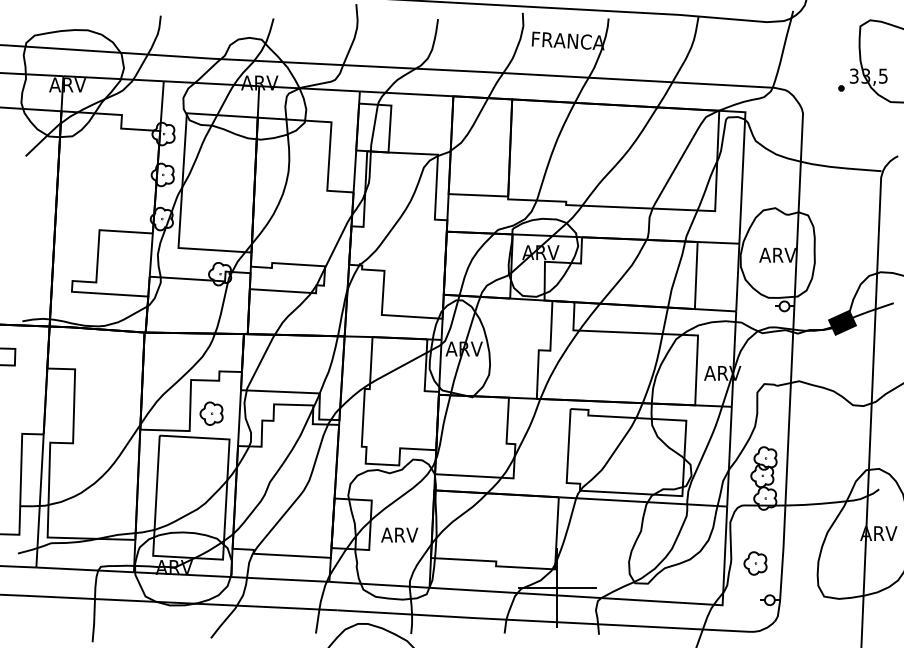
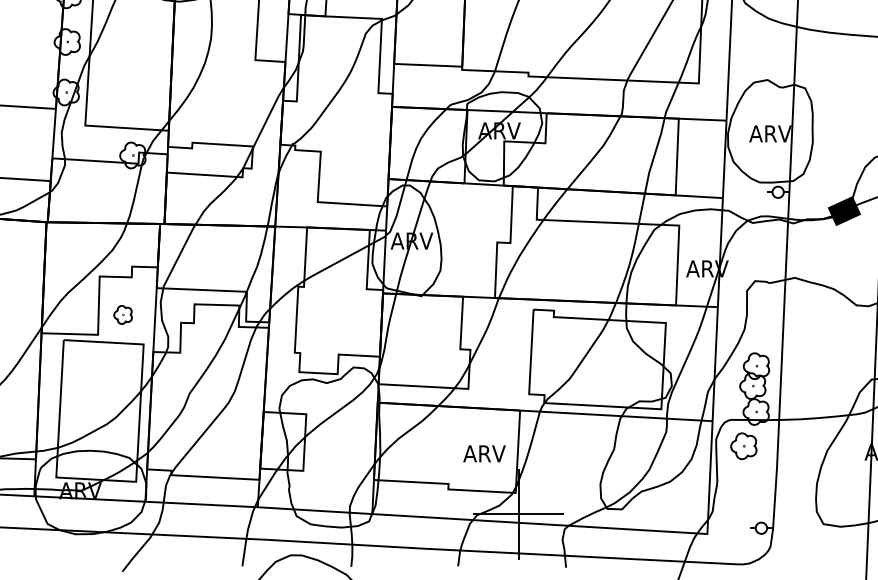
part: (211, 413) -> (123, 314), size x0.7
text: (399, 534) -> (484, 453), moved
part: (755, 563) -> (743, 446), moved

